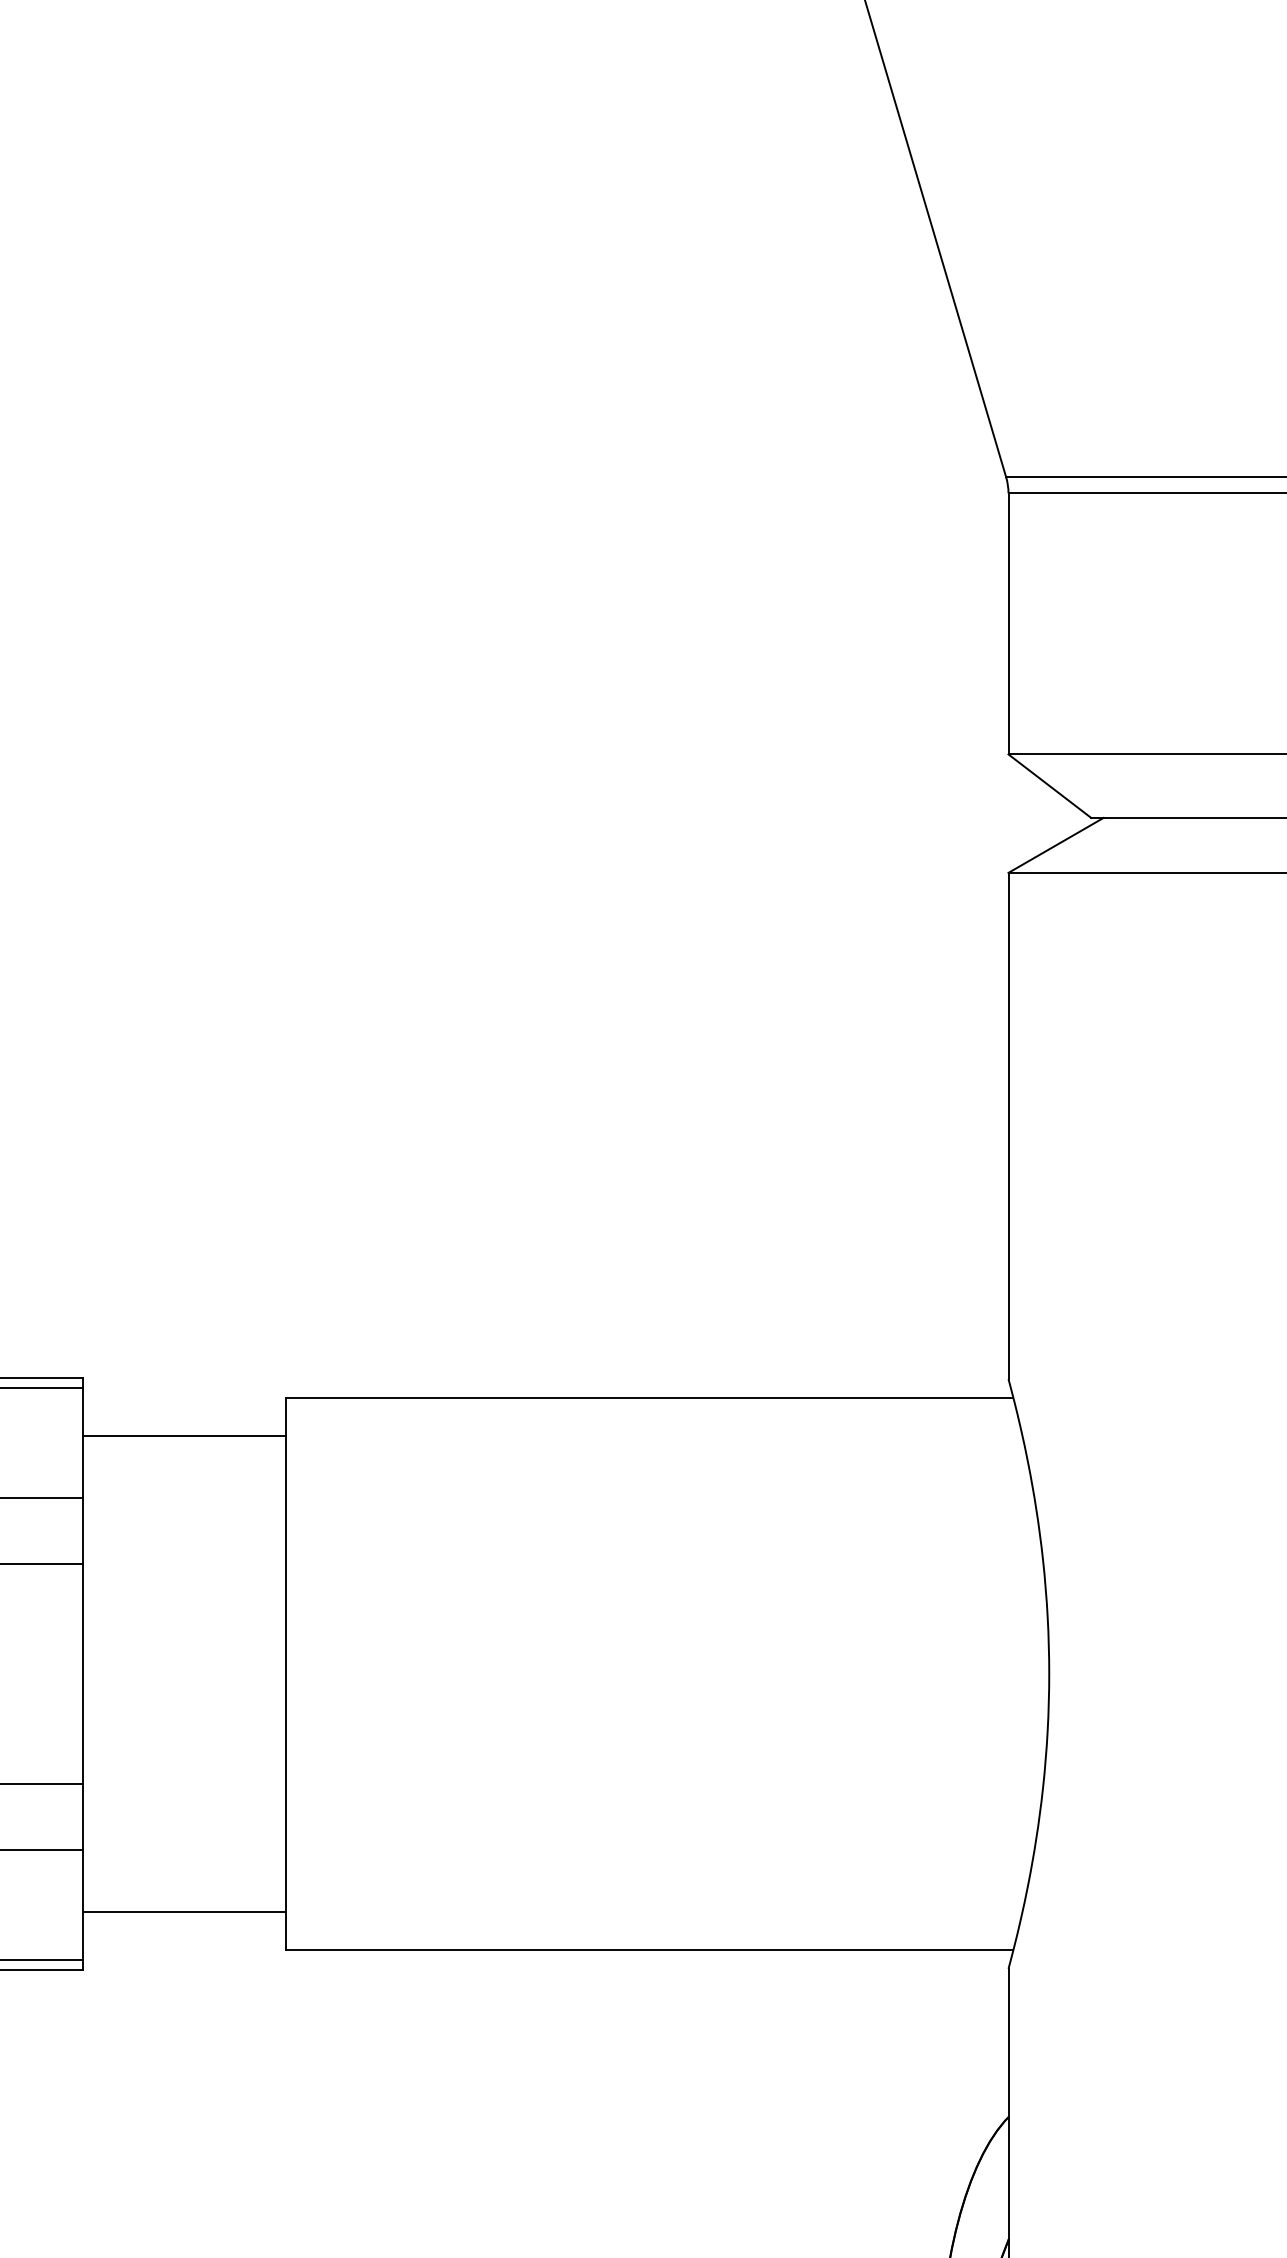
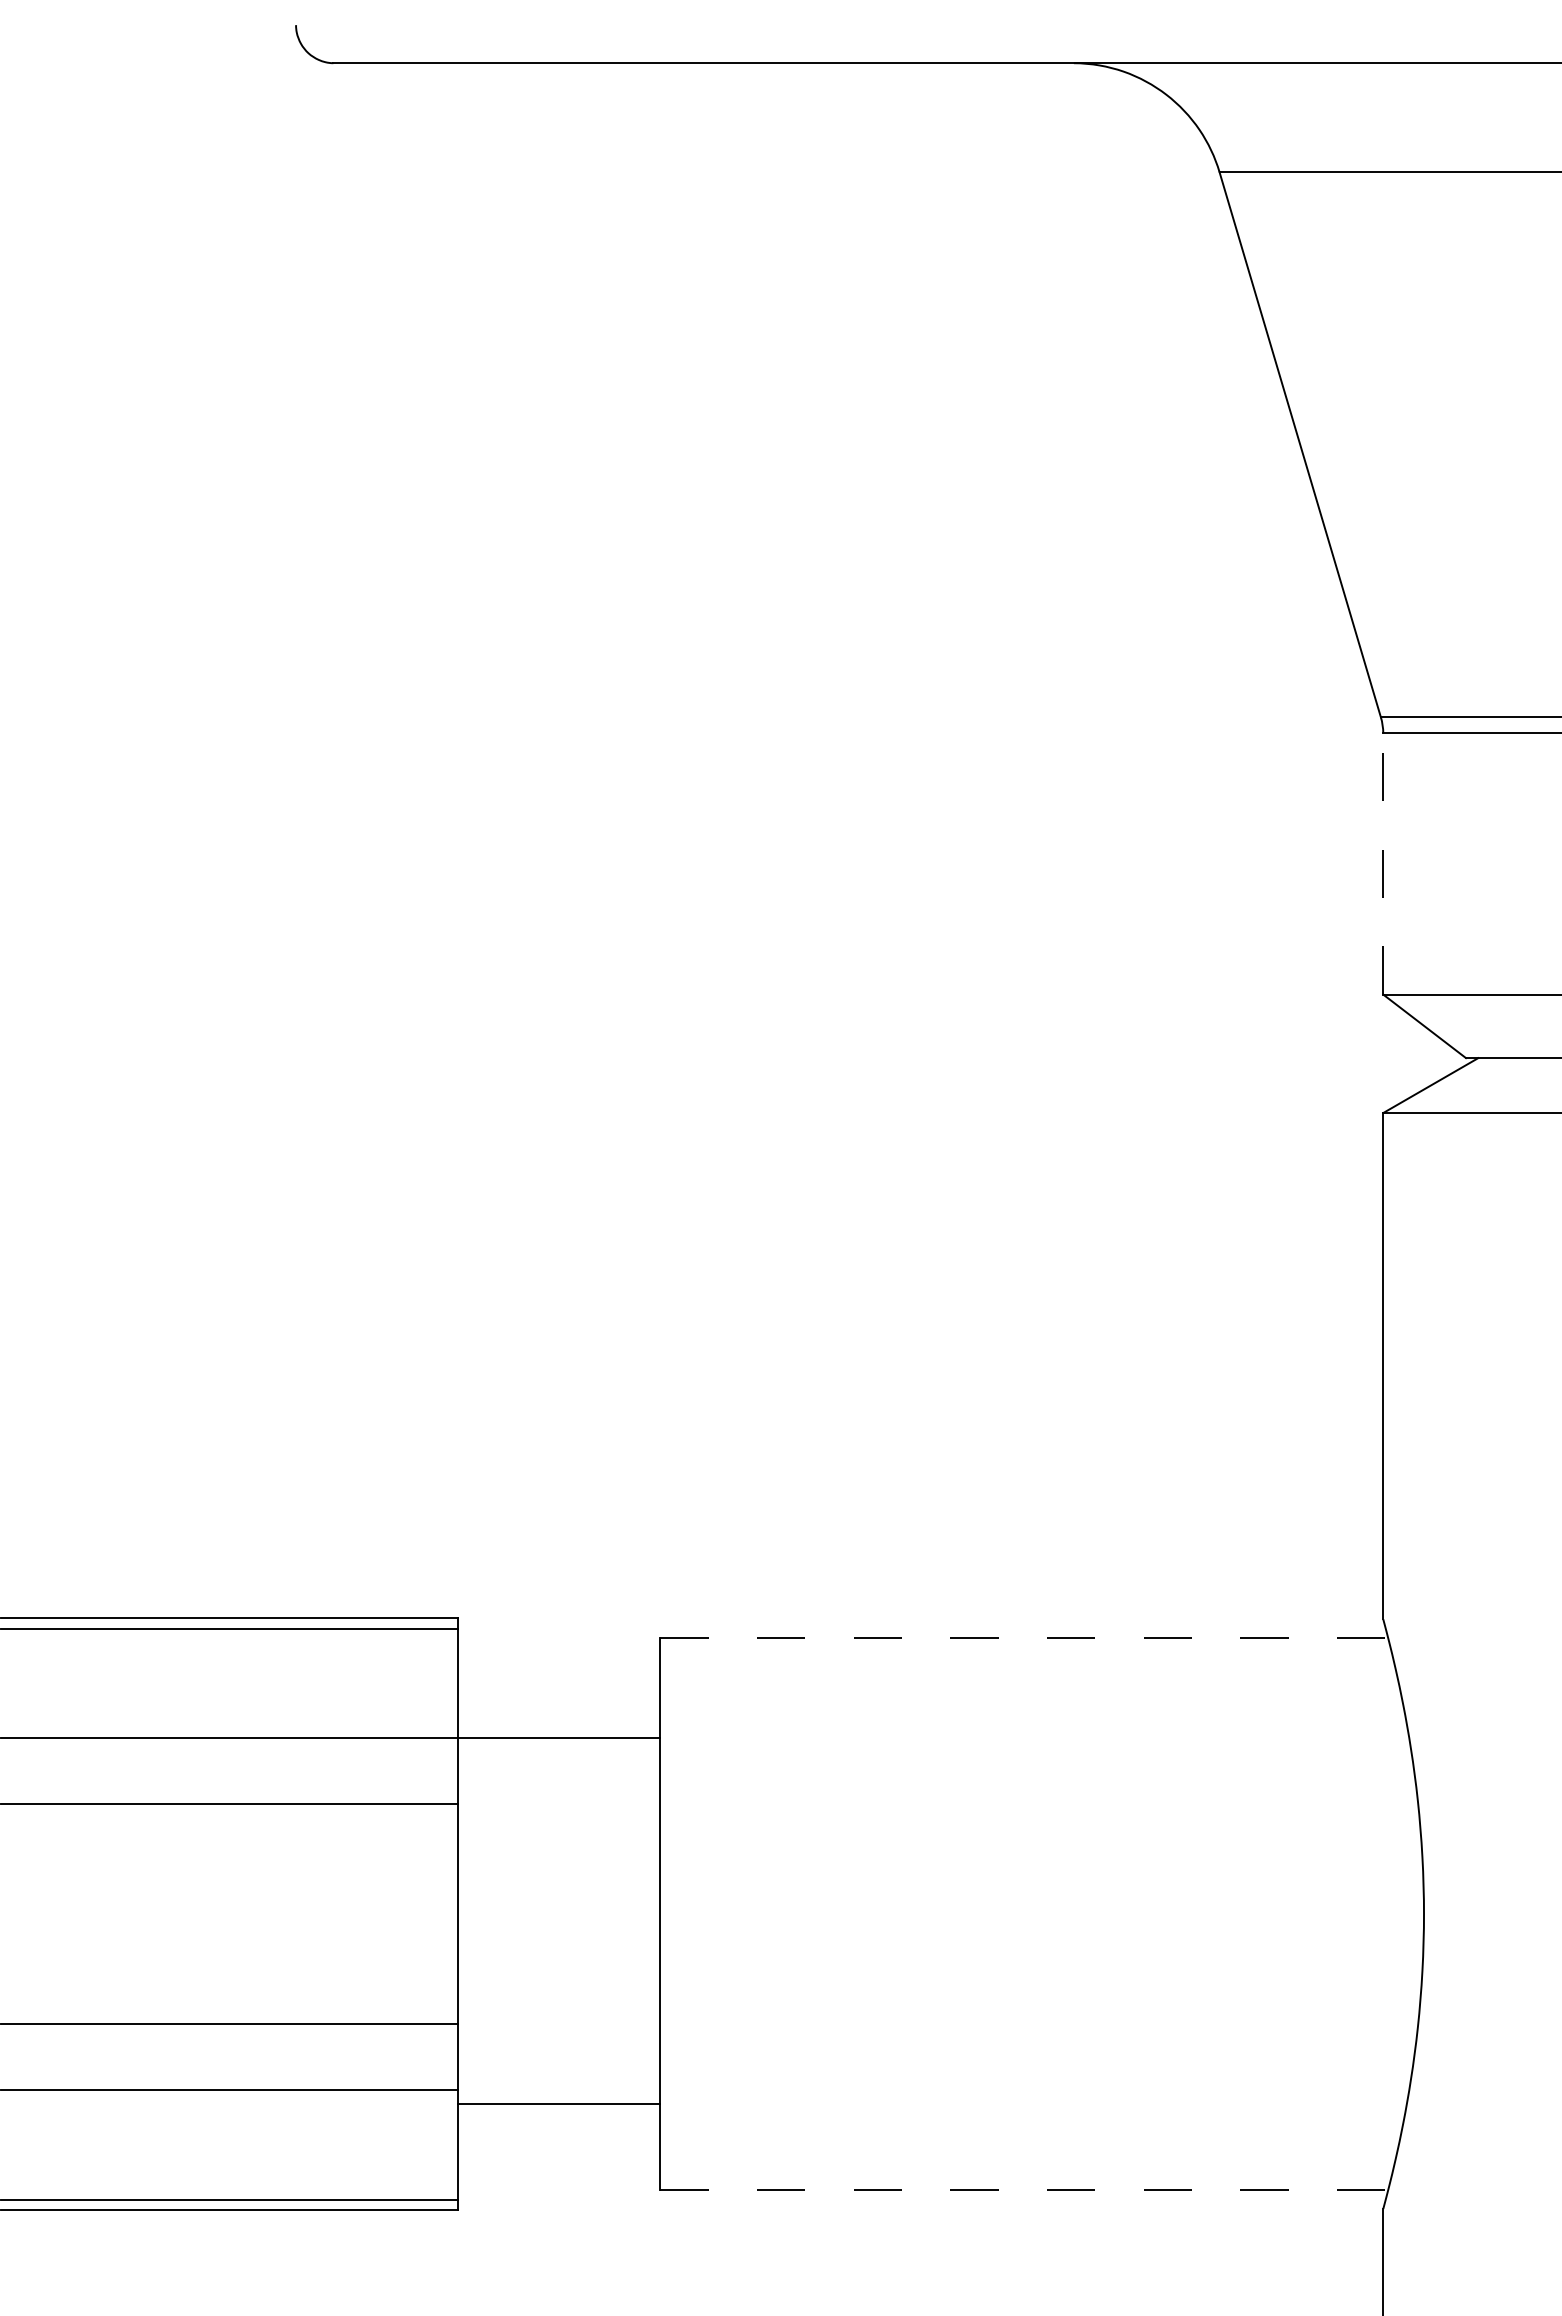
line: (1008, 624) -> (1383, 864), solid -> dashed
line: (649, 1398) -> (1024, 1638), solid -> dashed
line: (183, 1436) -> (558, 1738), moved
line: (183, 1911) -> (558, 2103), moved
line: (649, 1950) -> (1024, 2190), solid -> dashed

